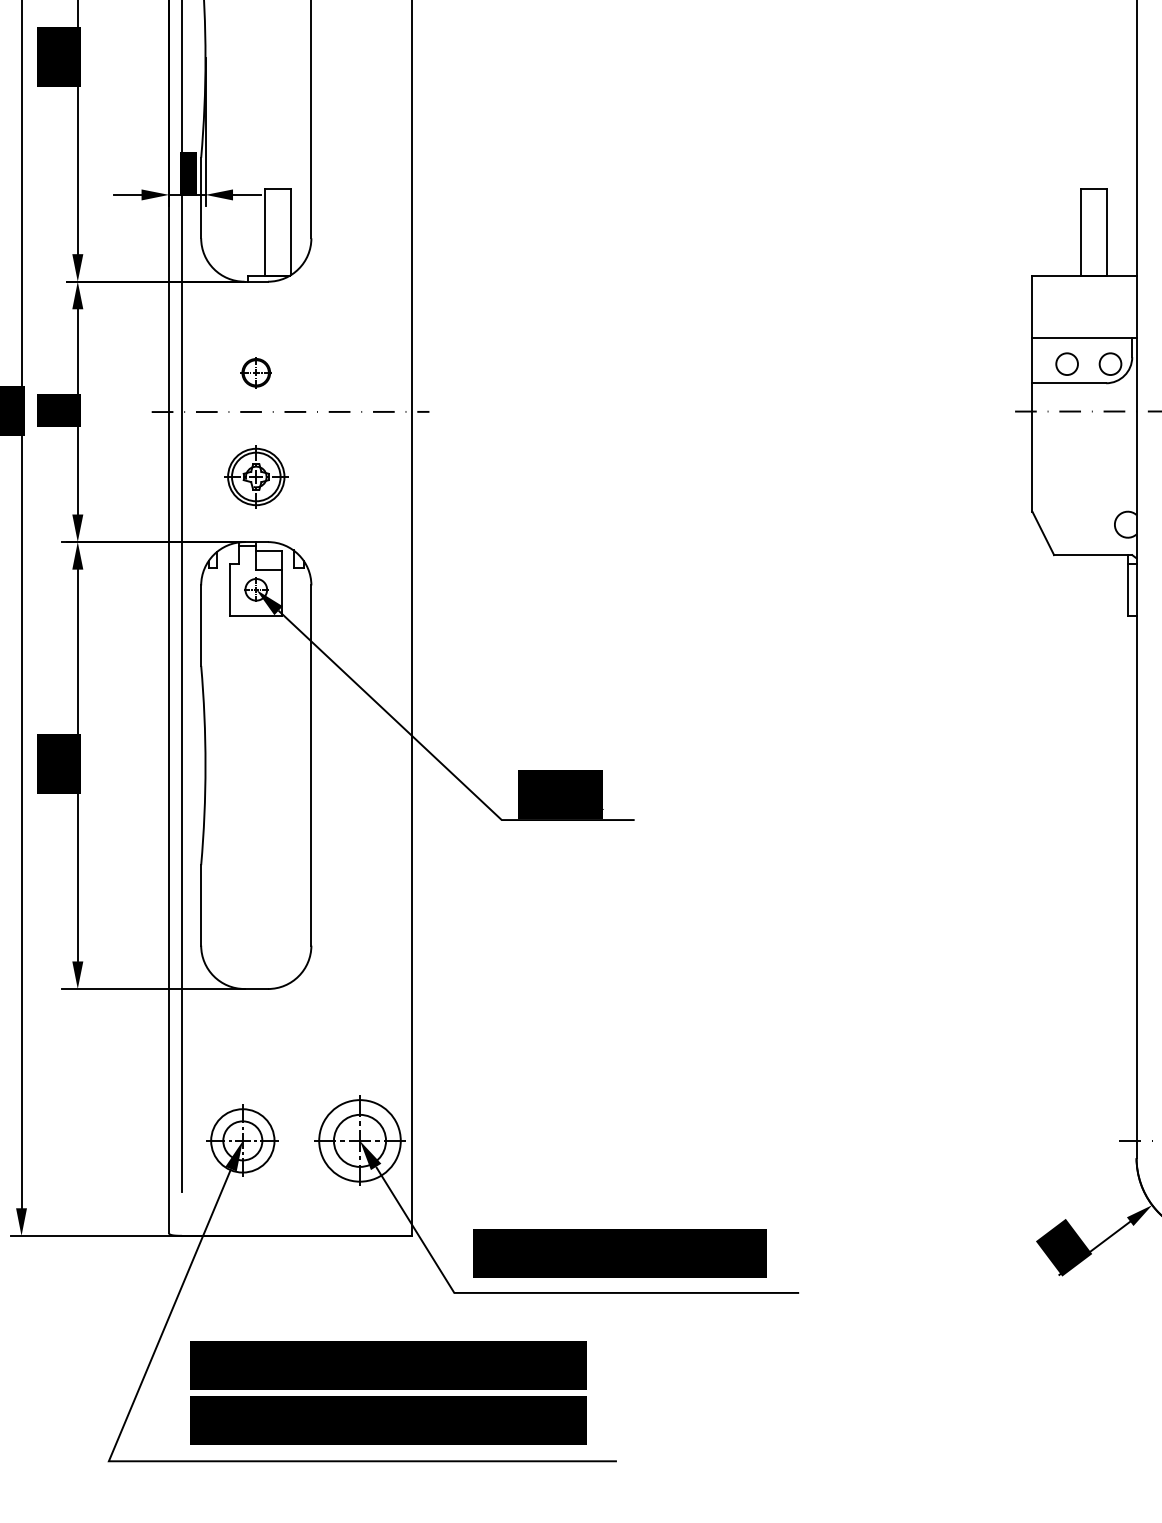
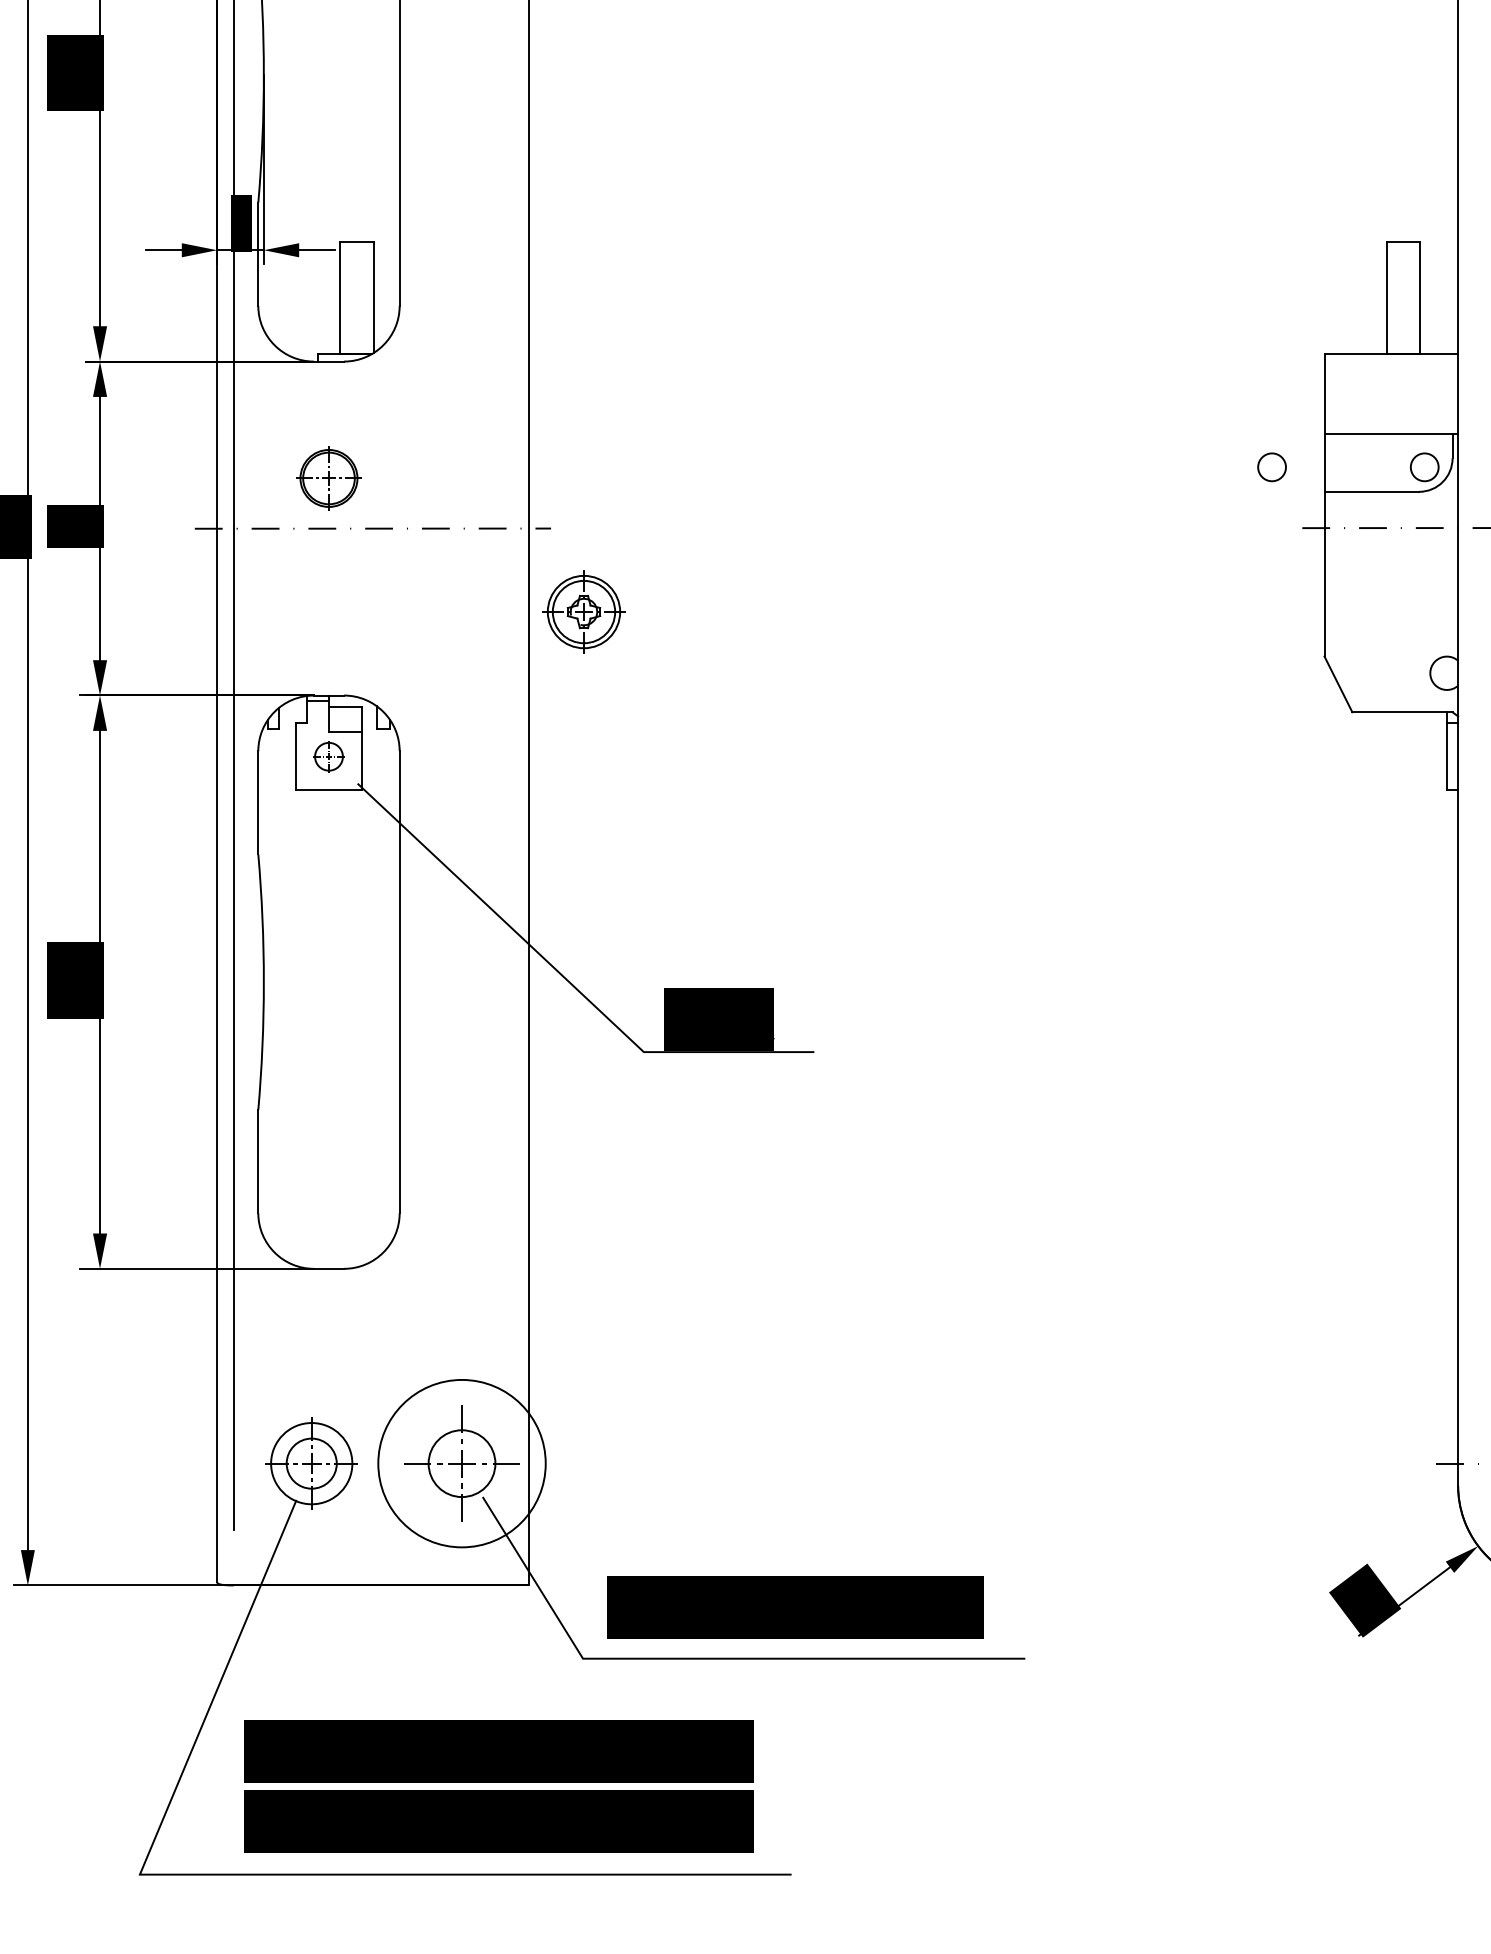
circle: (1066, 364) -> (1271, 467), moved
part: (255, 372) -> (328, 478), size x1.6
part: (255, 476) -> (583, 611), moved
fill: (269, 602) -> (346, 772), removed
circle: (359, 1140) -> (461, 1463), size x1.6
fill: (234, 1155) -> (300, 1482), removed
fill: (370, 1155) -> (475, 1482), removed

